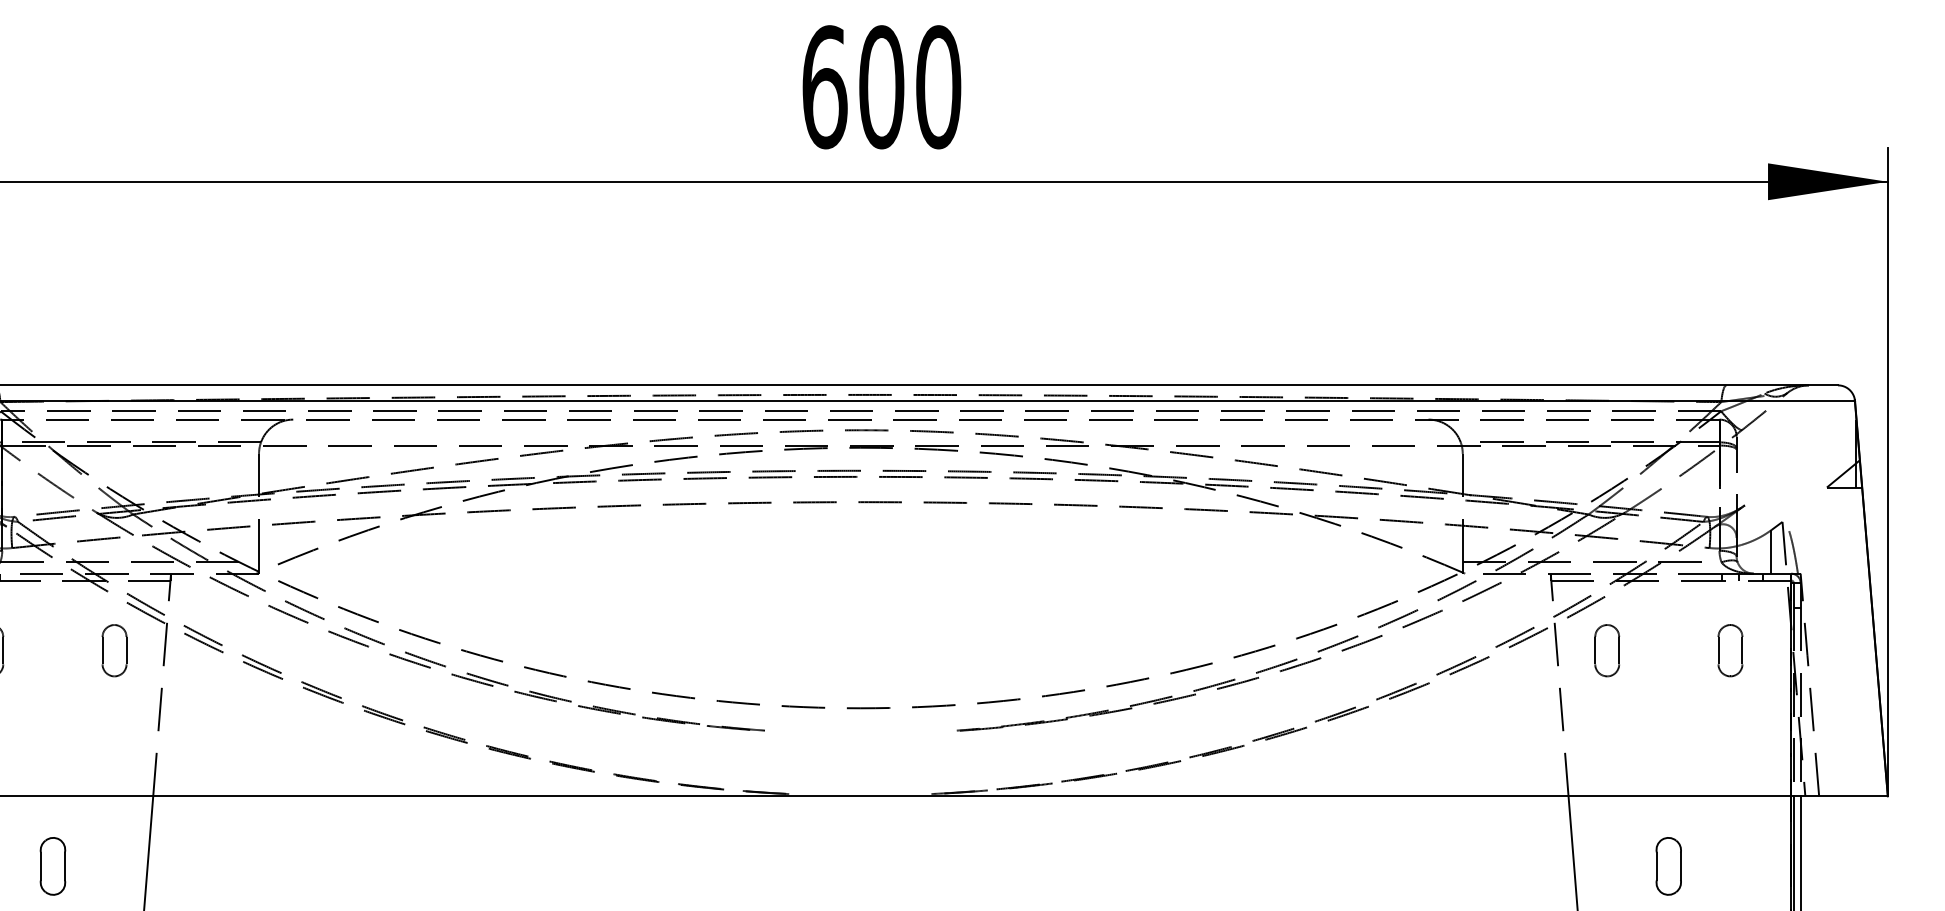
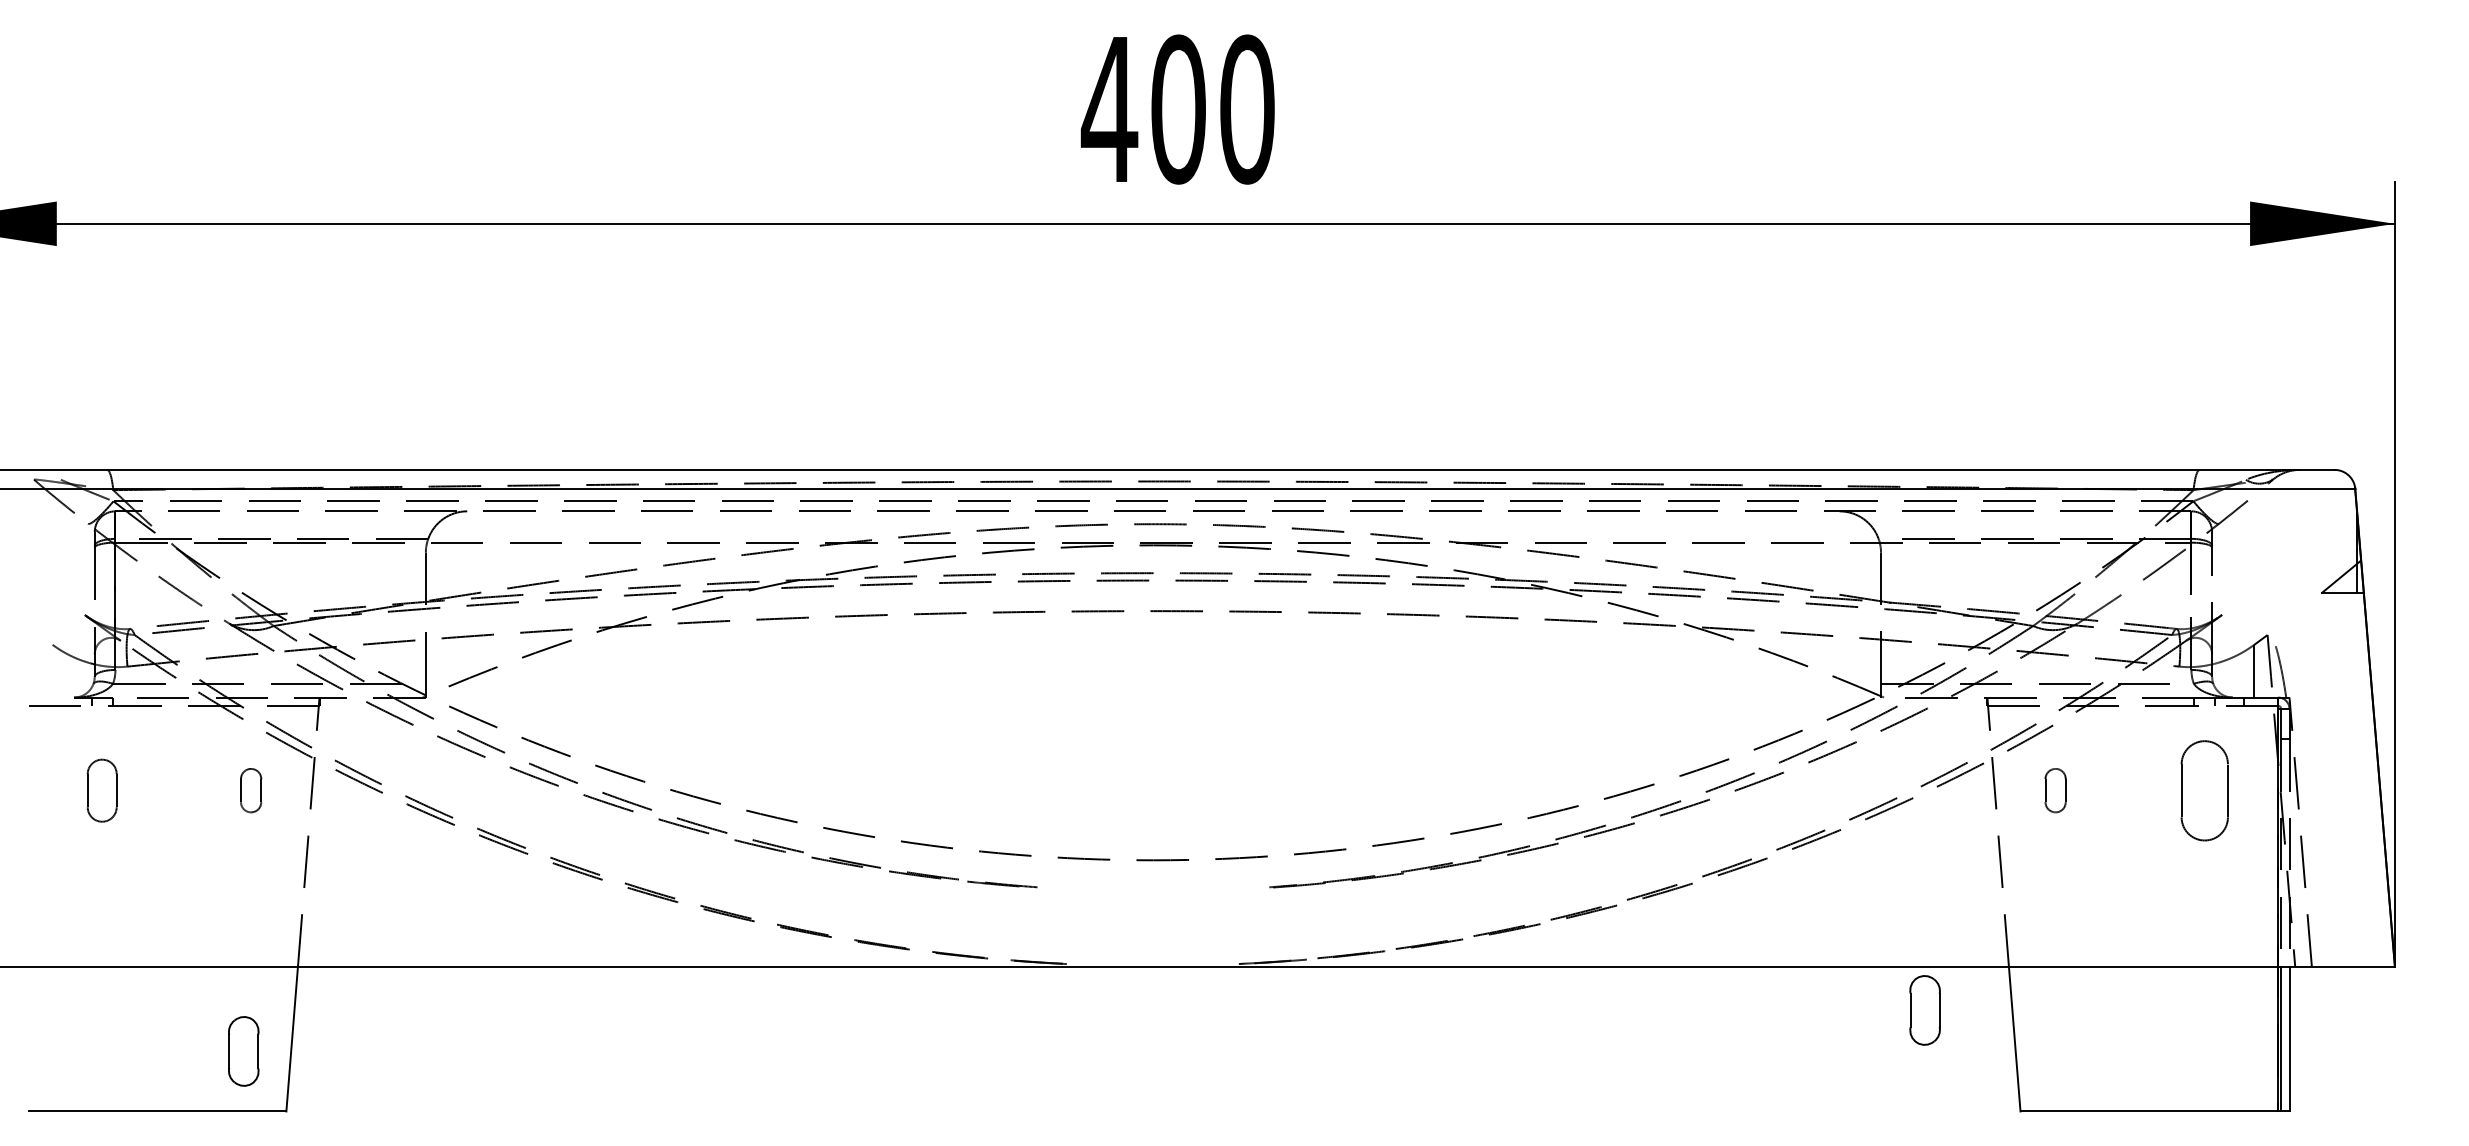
text: (824, 87) -> (1109, 109), 600 -> 400
part: (113, 650) -> (250, 790), size x0.7
part: (1607, 650) -> (2055, 790), size x0.7
part: (1730, 650) -> (2204, 790), size x1.6
part: (52, 866) -> (243, 1051), moved
part: (1668, 866) -> (1924, 1010), moved

